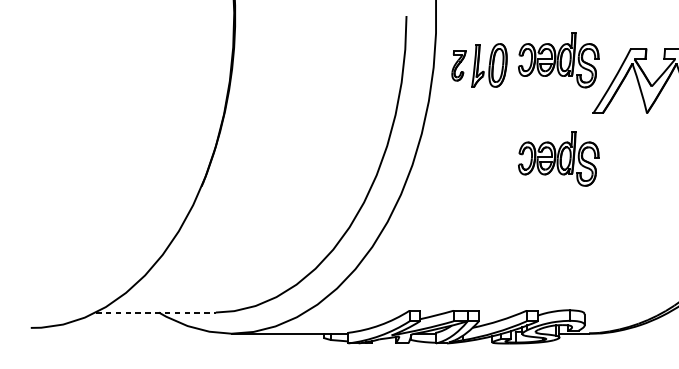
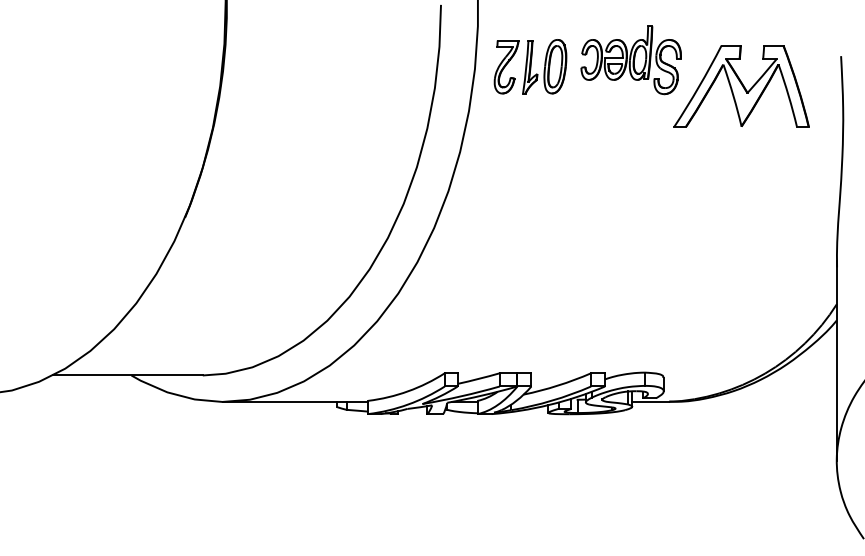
part: (458, 66) -> (506, 67), size x1.43
part: (558, 158) -> (630, 183), removed
line: (155, 312) -> (127, 375), dashed -> solid

